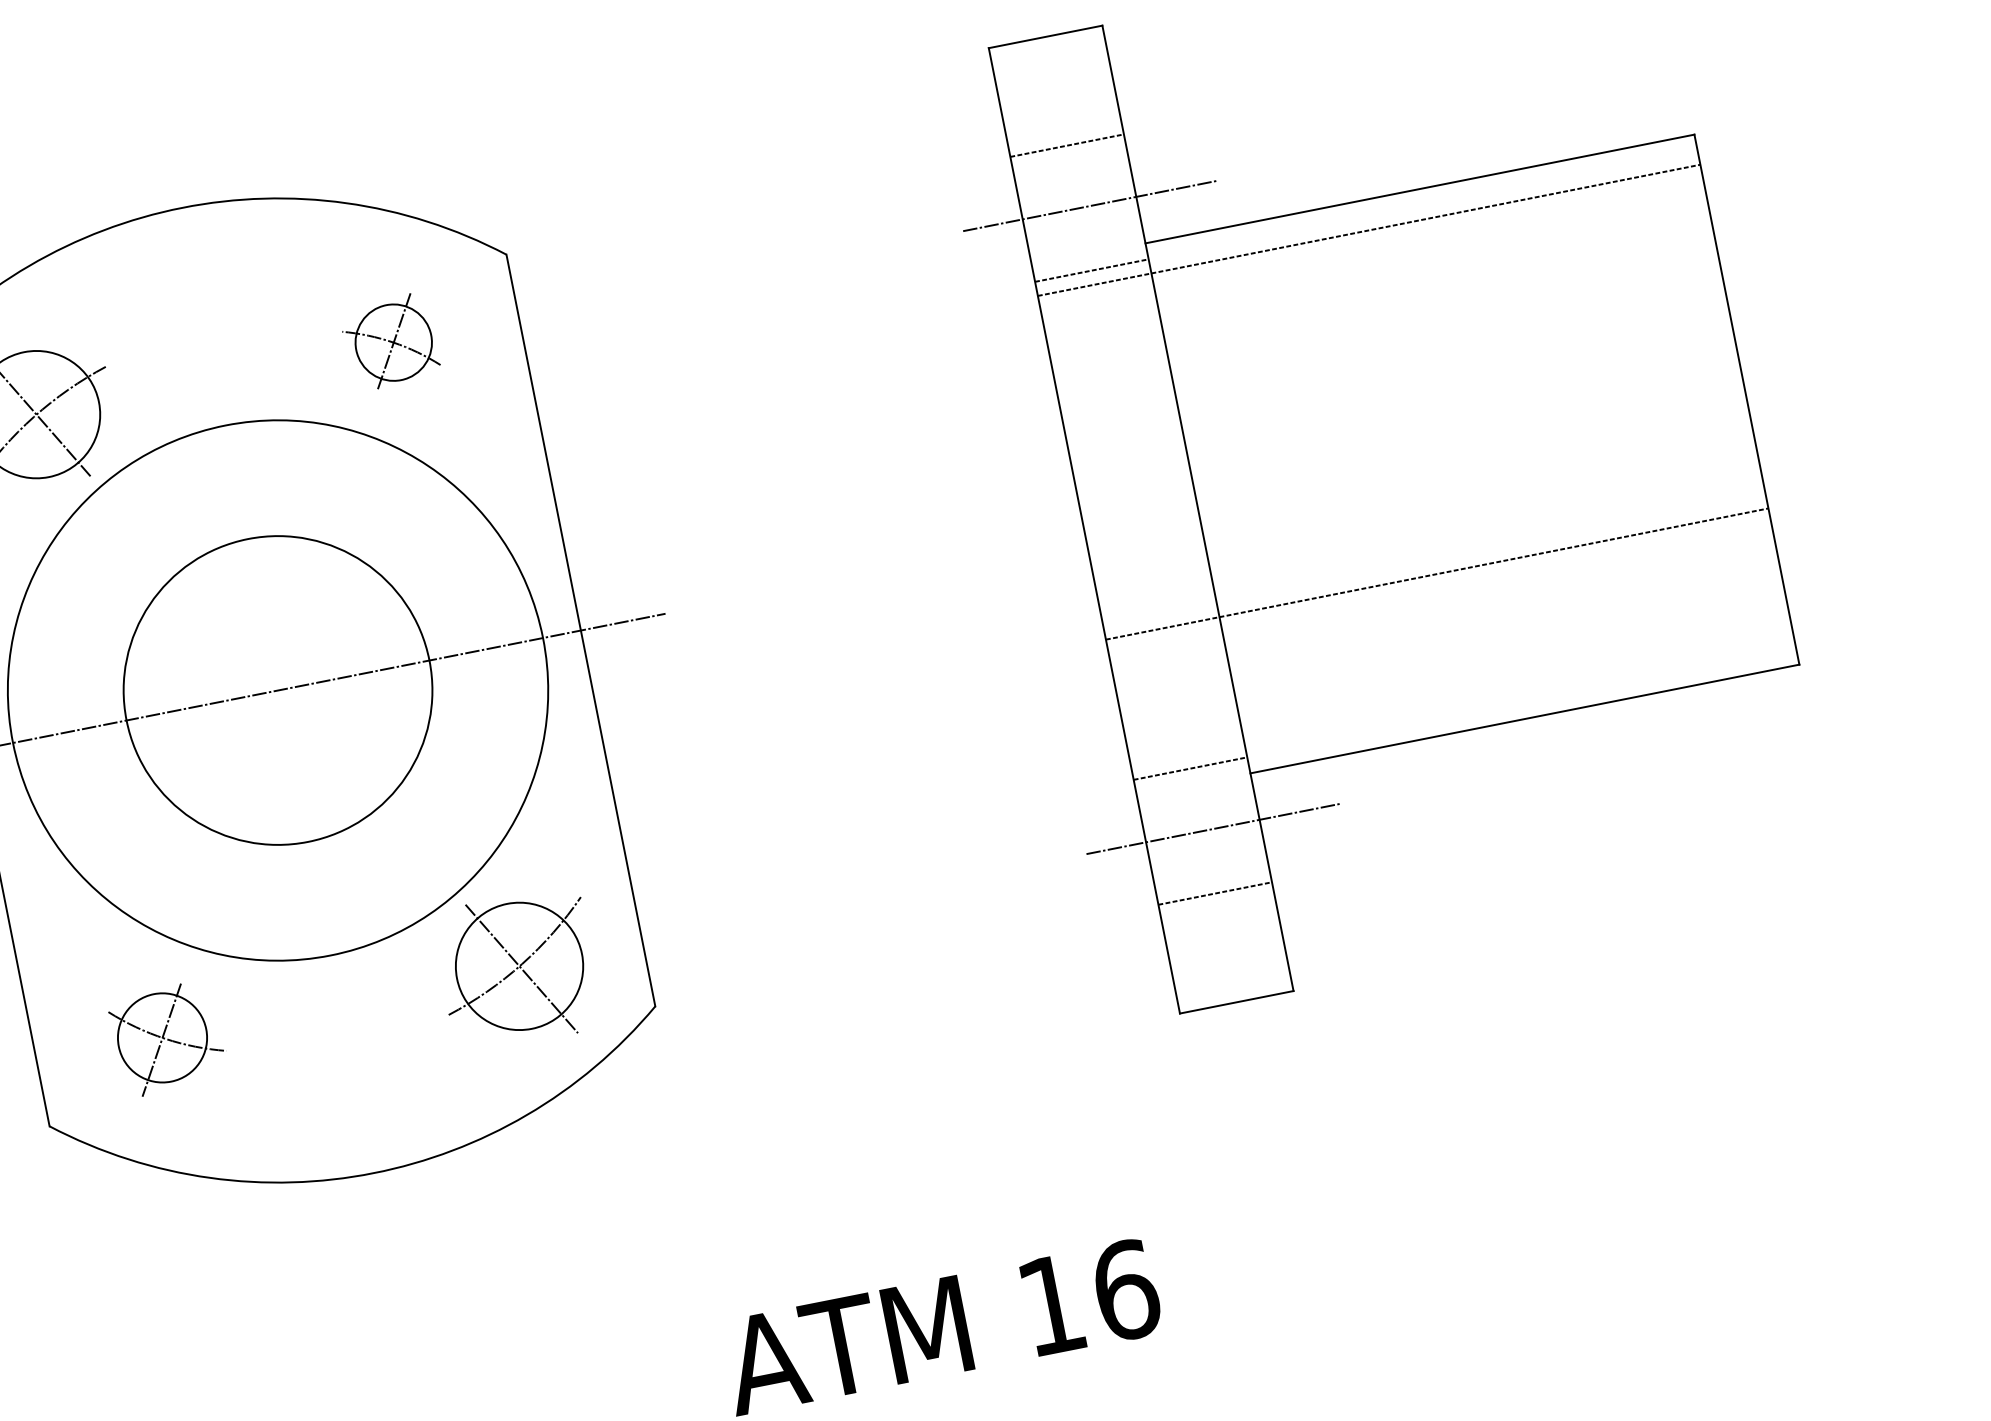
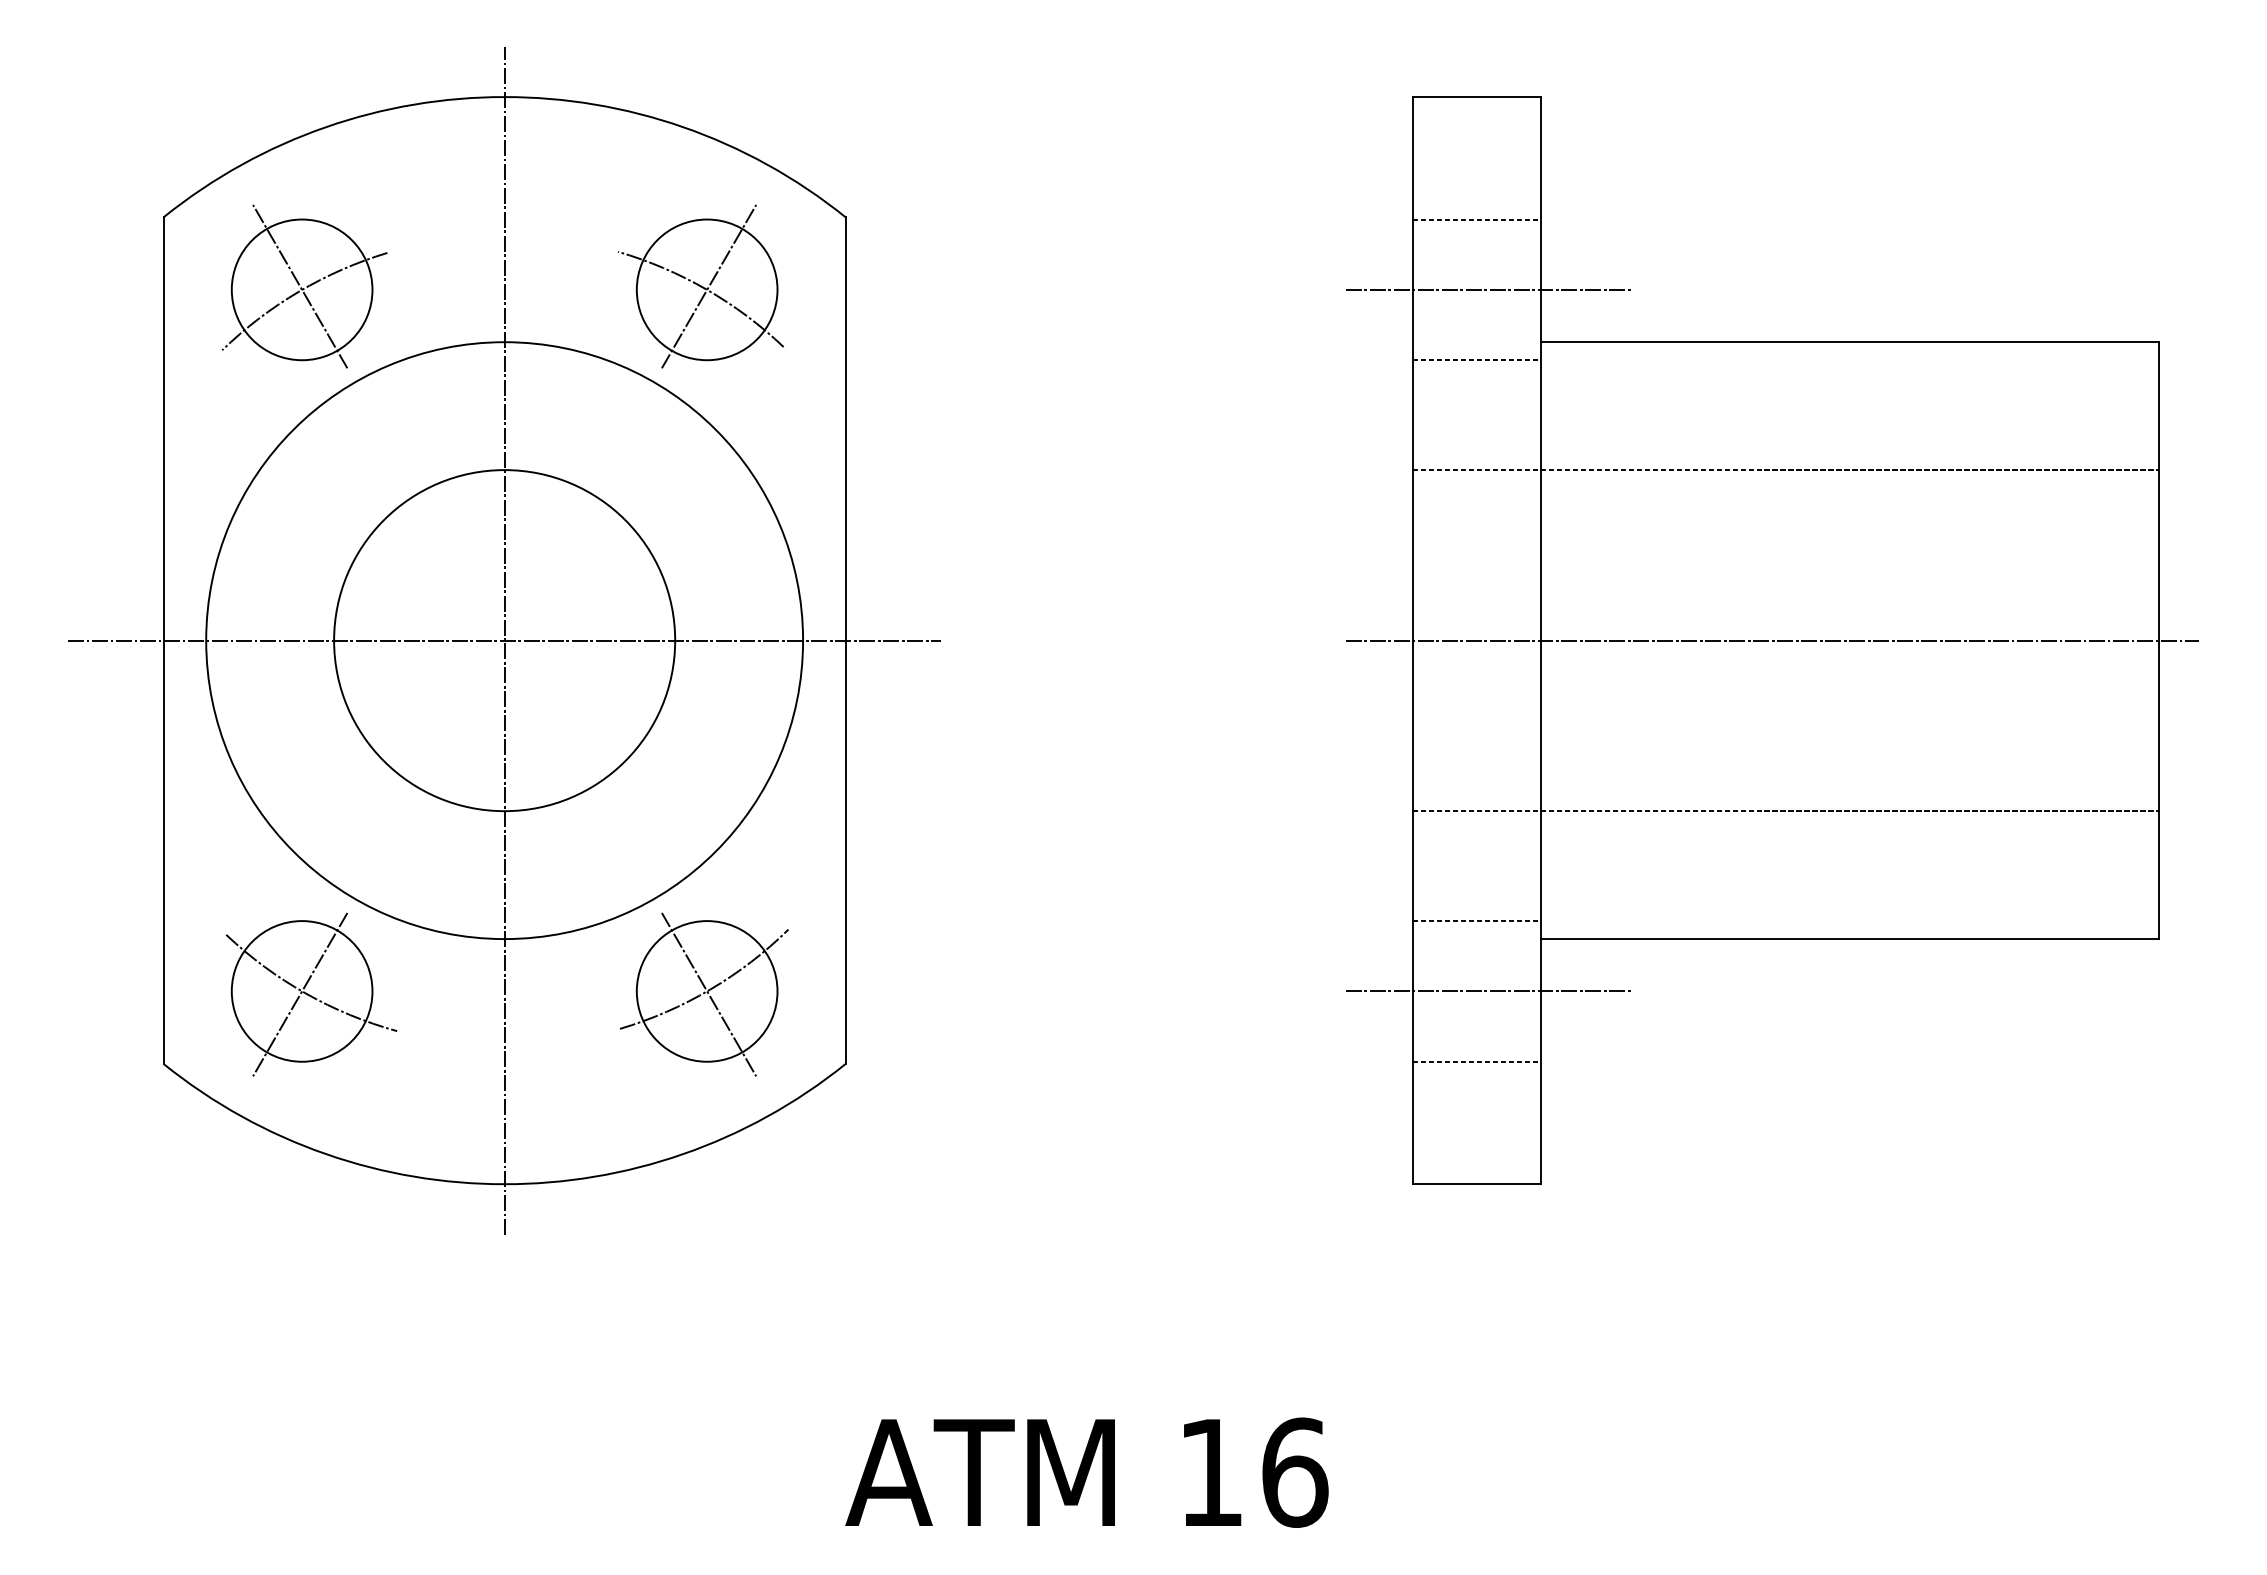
line: (1368, 230) -> (1785, 470), moved
part: (389, 341) -> (700, 286), size x1.67
line: (1402, 467) -> (1771, 640), added
line: (1436, 574) -> (1785, 811), moved
line: (278, 691) -> (504, 641), added
part: (168, 1038) -> (311, 994), size x1.43

